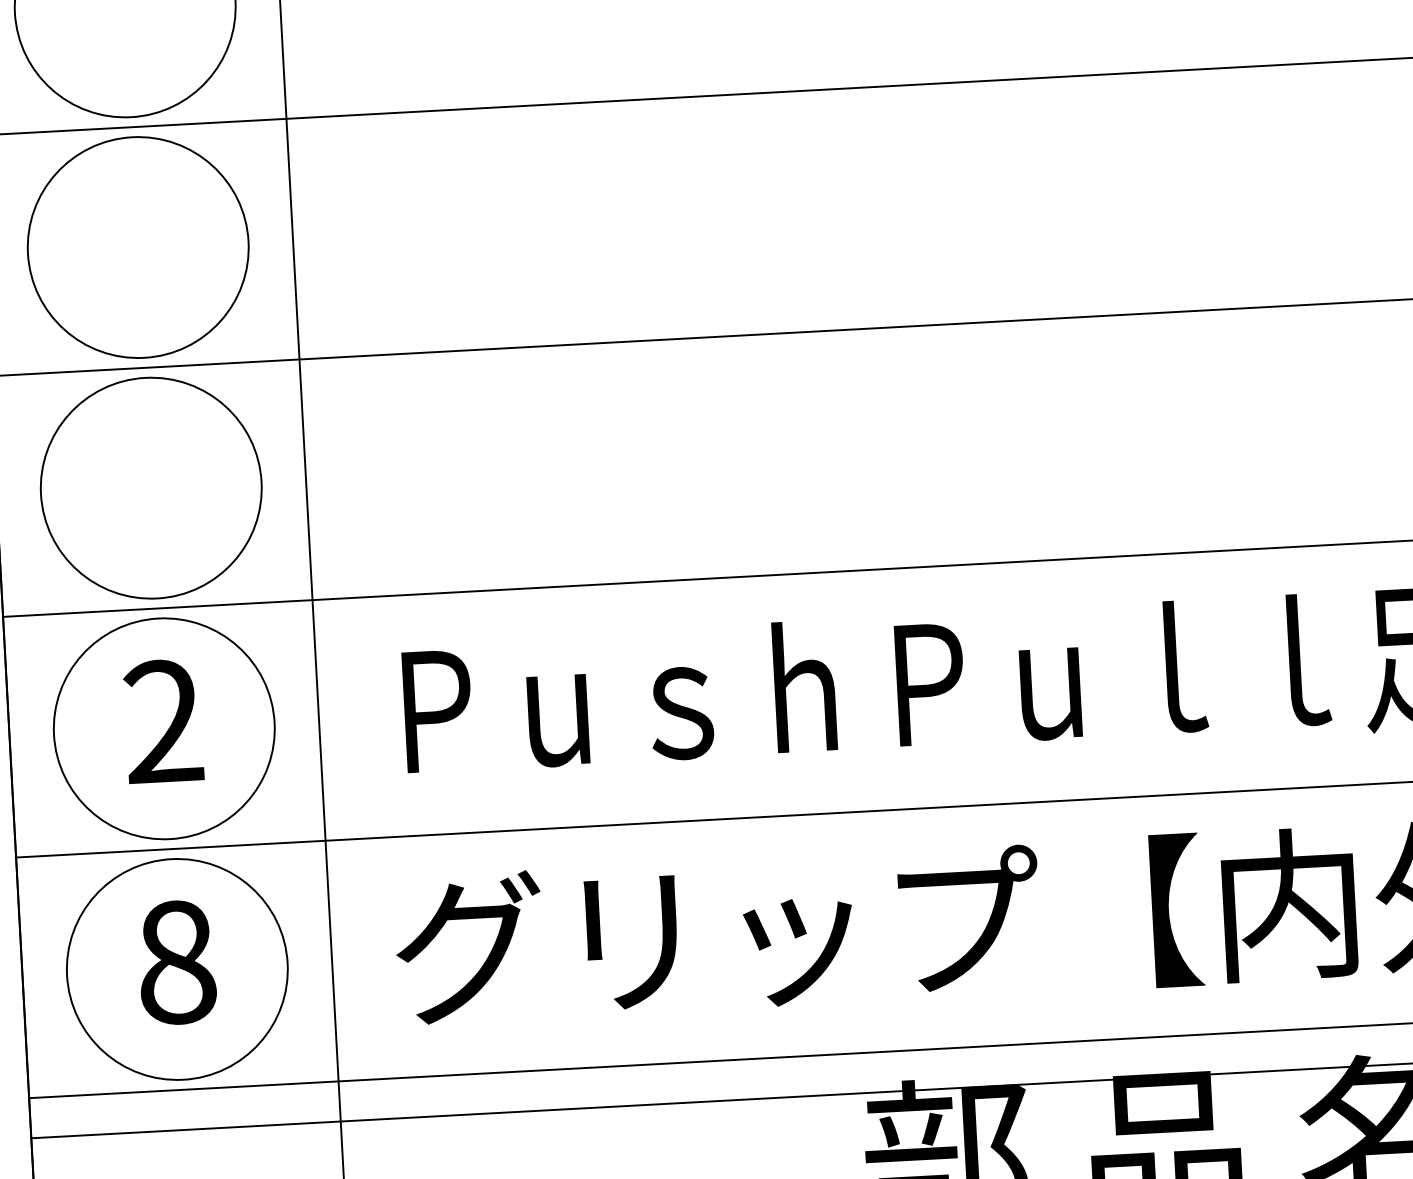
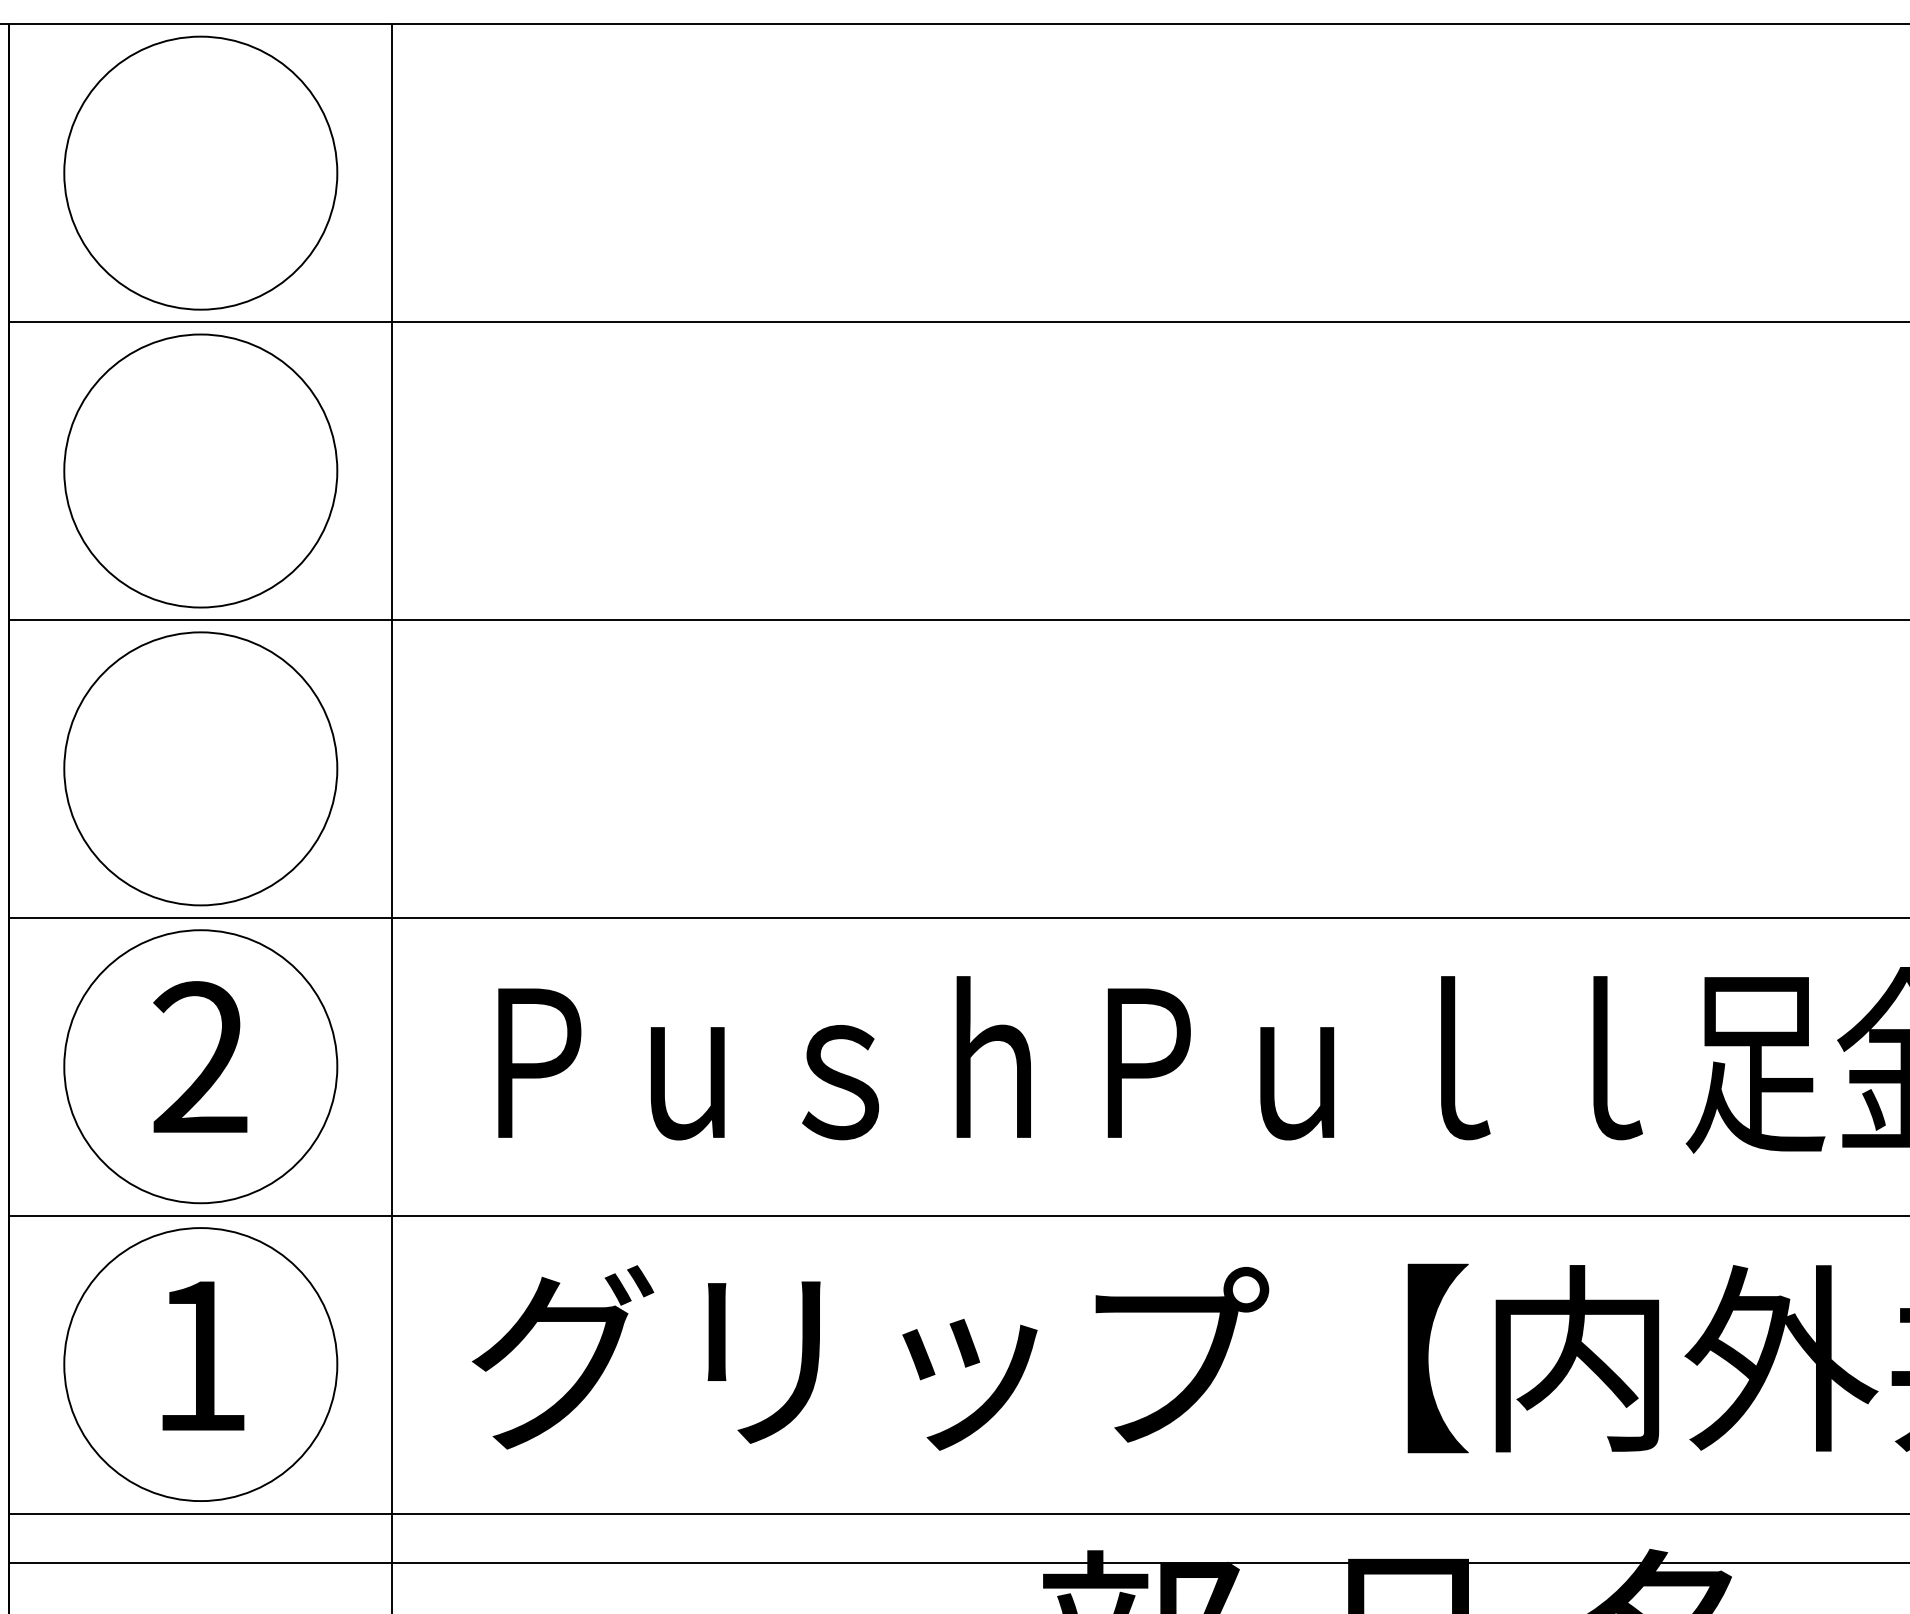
text: (177, 962) -> (201, 1356), 8 -> 1

